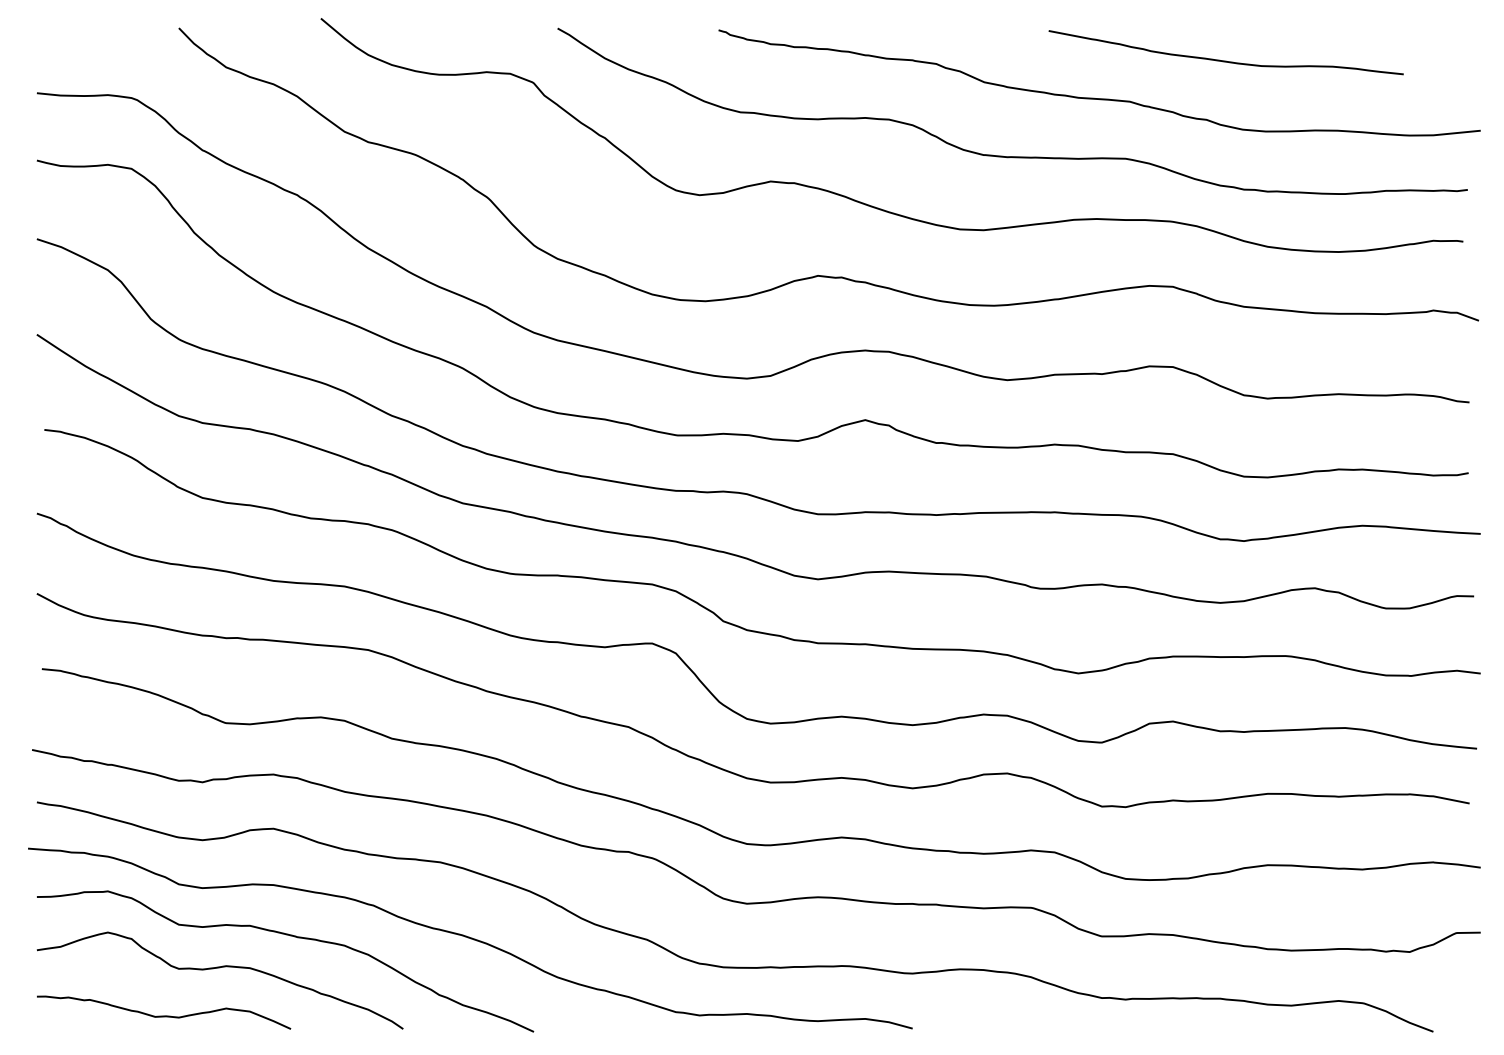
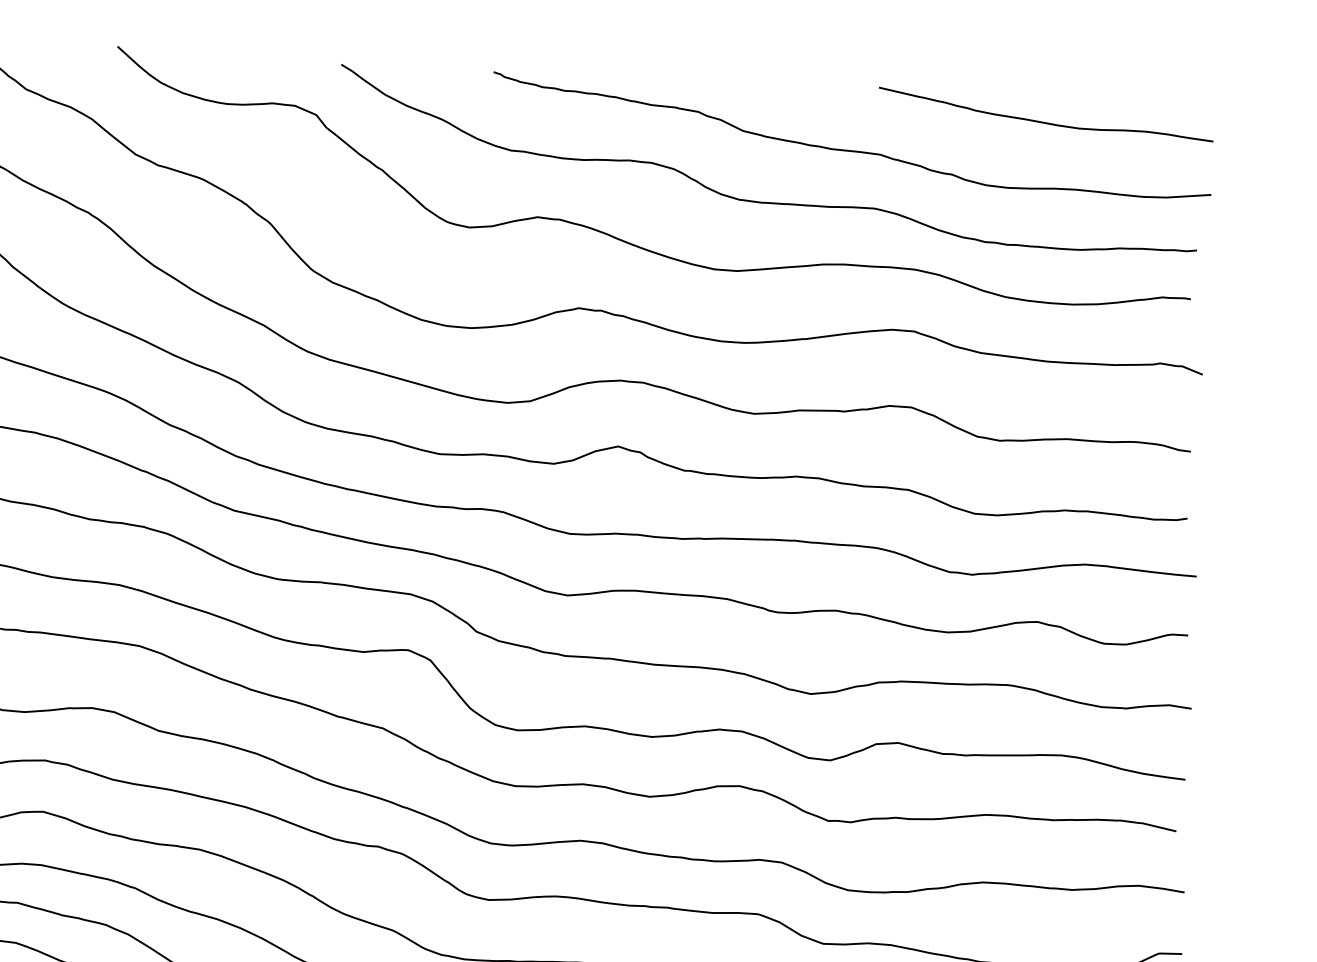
curve: (1225, 60) -> (1045, 121), moved

